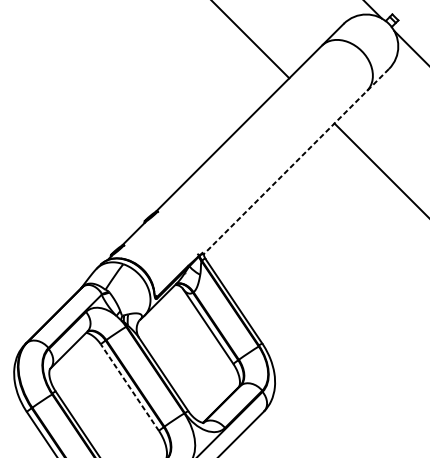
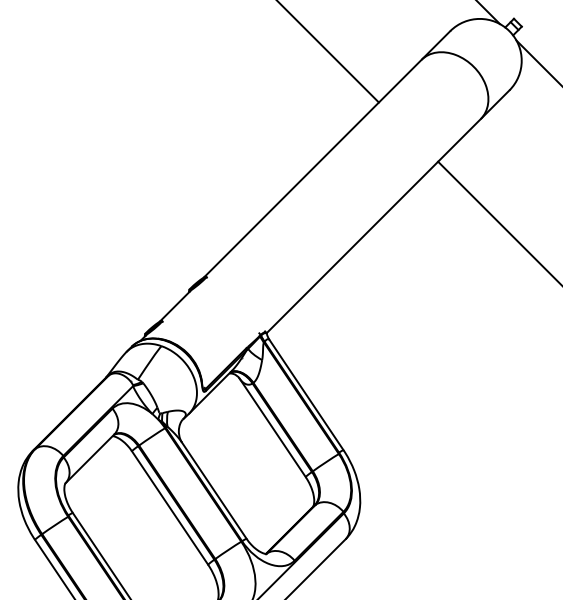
line: (296, 161) -> (388, 211), dashed -> solid
line: (129, 387) -> (169, 507), dashed -> solid

